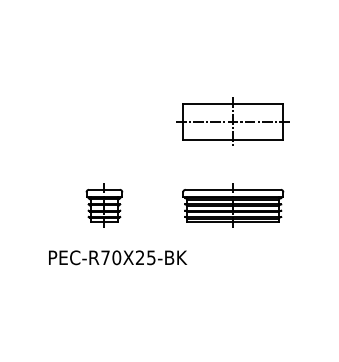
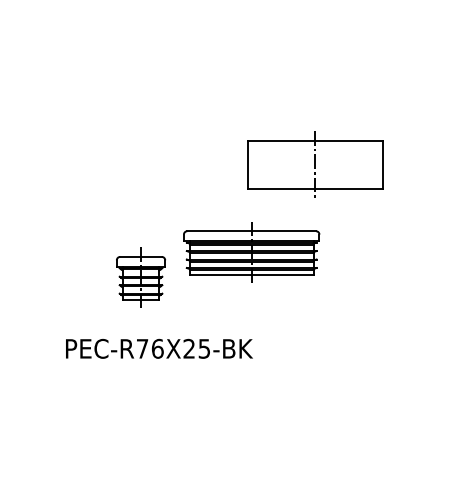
line: (233, 121) -> (315, 164), removed
part: (233, 205) -> (251, 252), moved
text: (116, 257) -> (157, 348), PEC-R70X25-BK -> PEC-R76X25-BK

